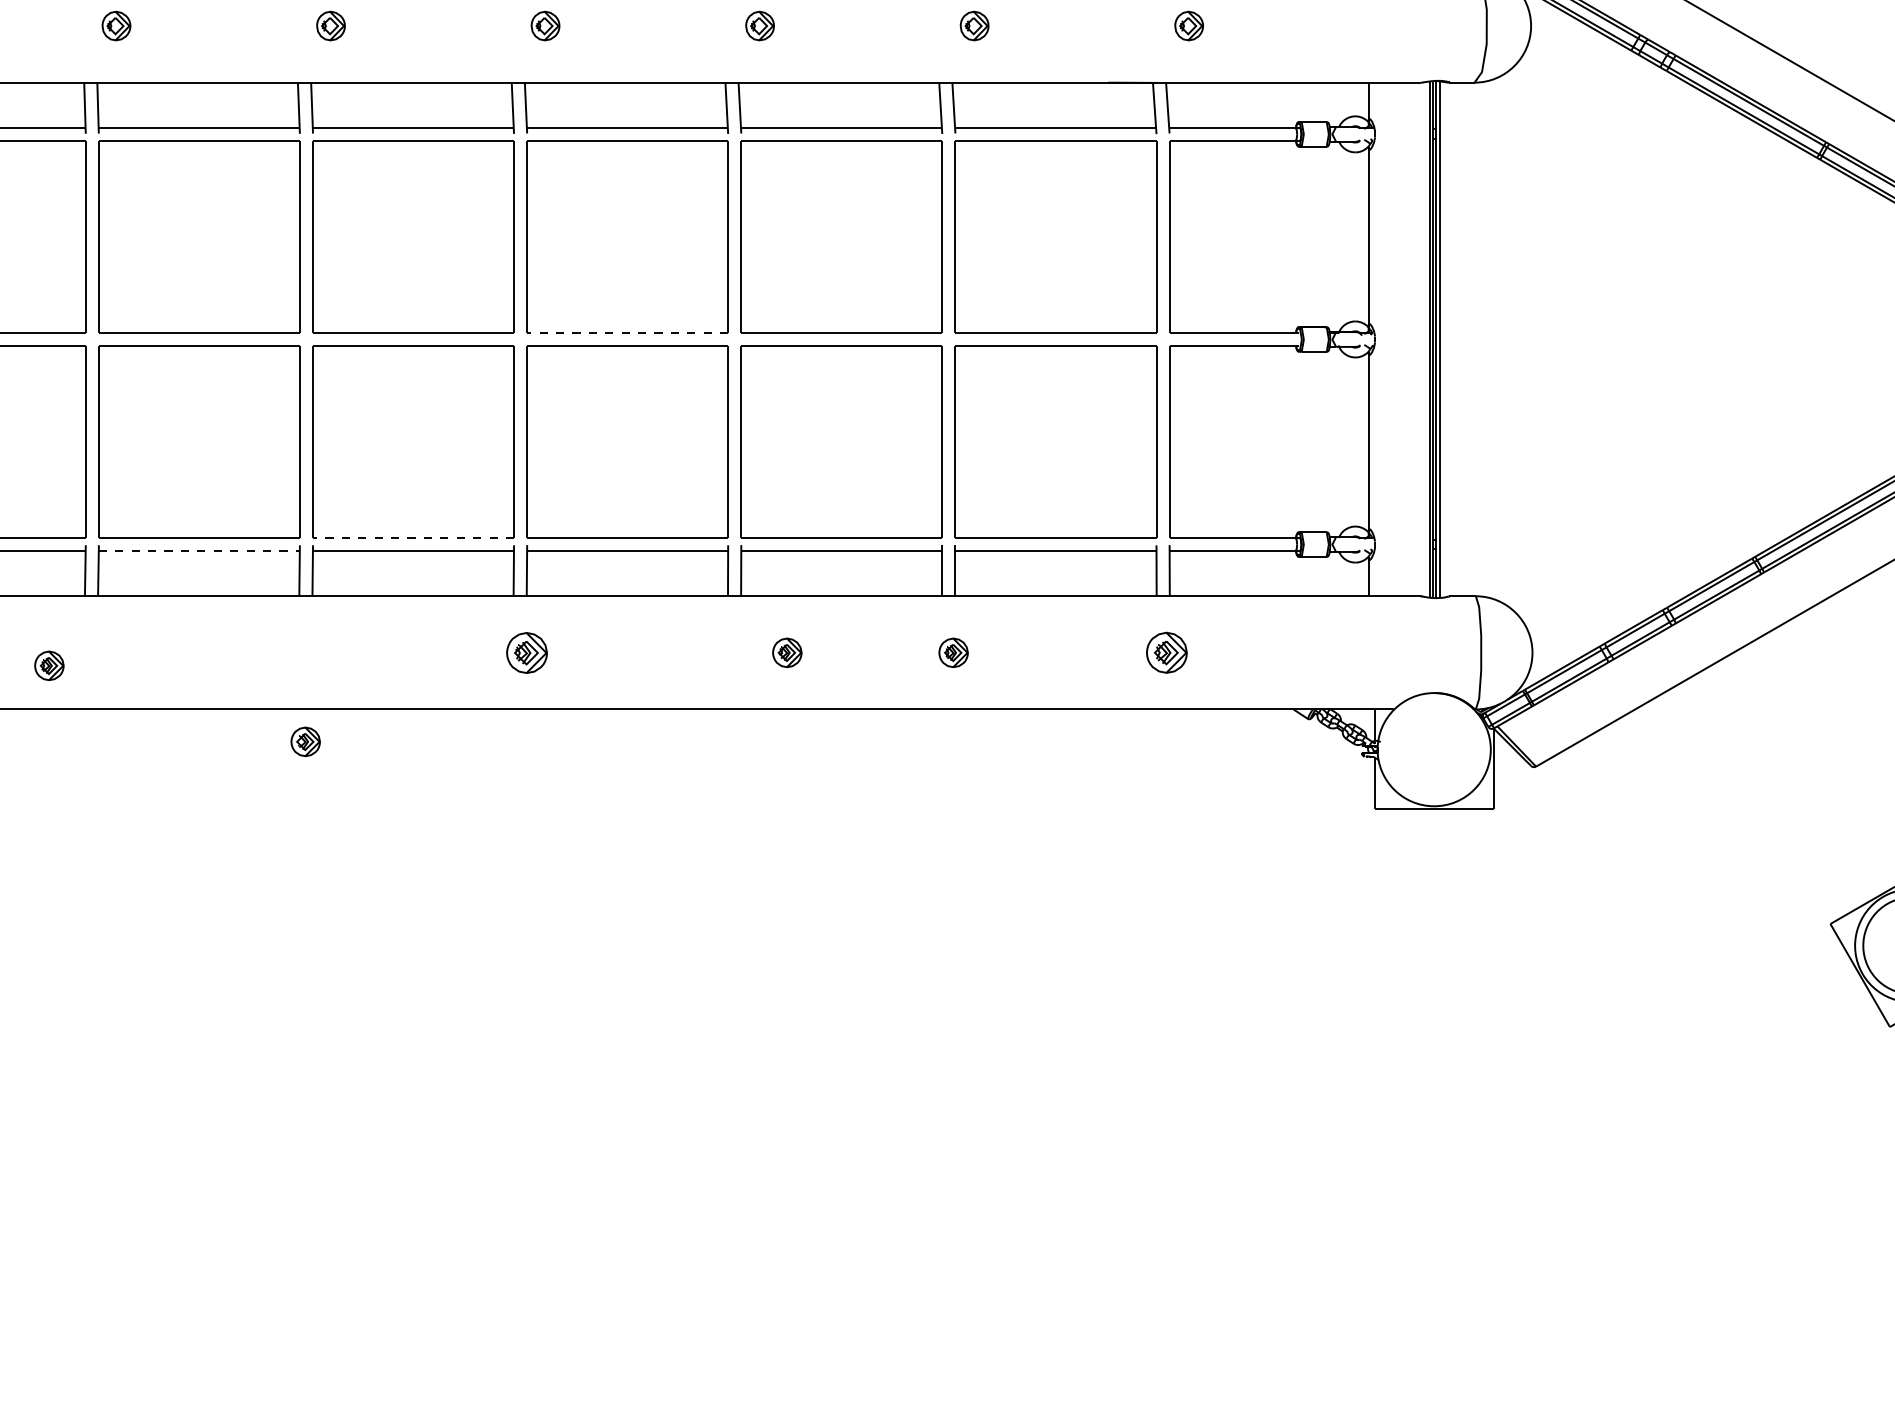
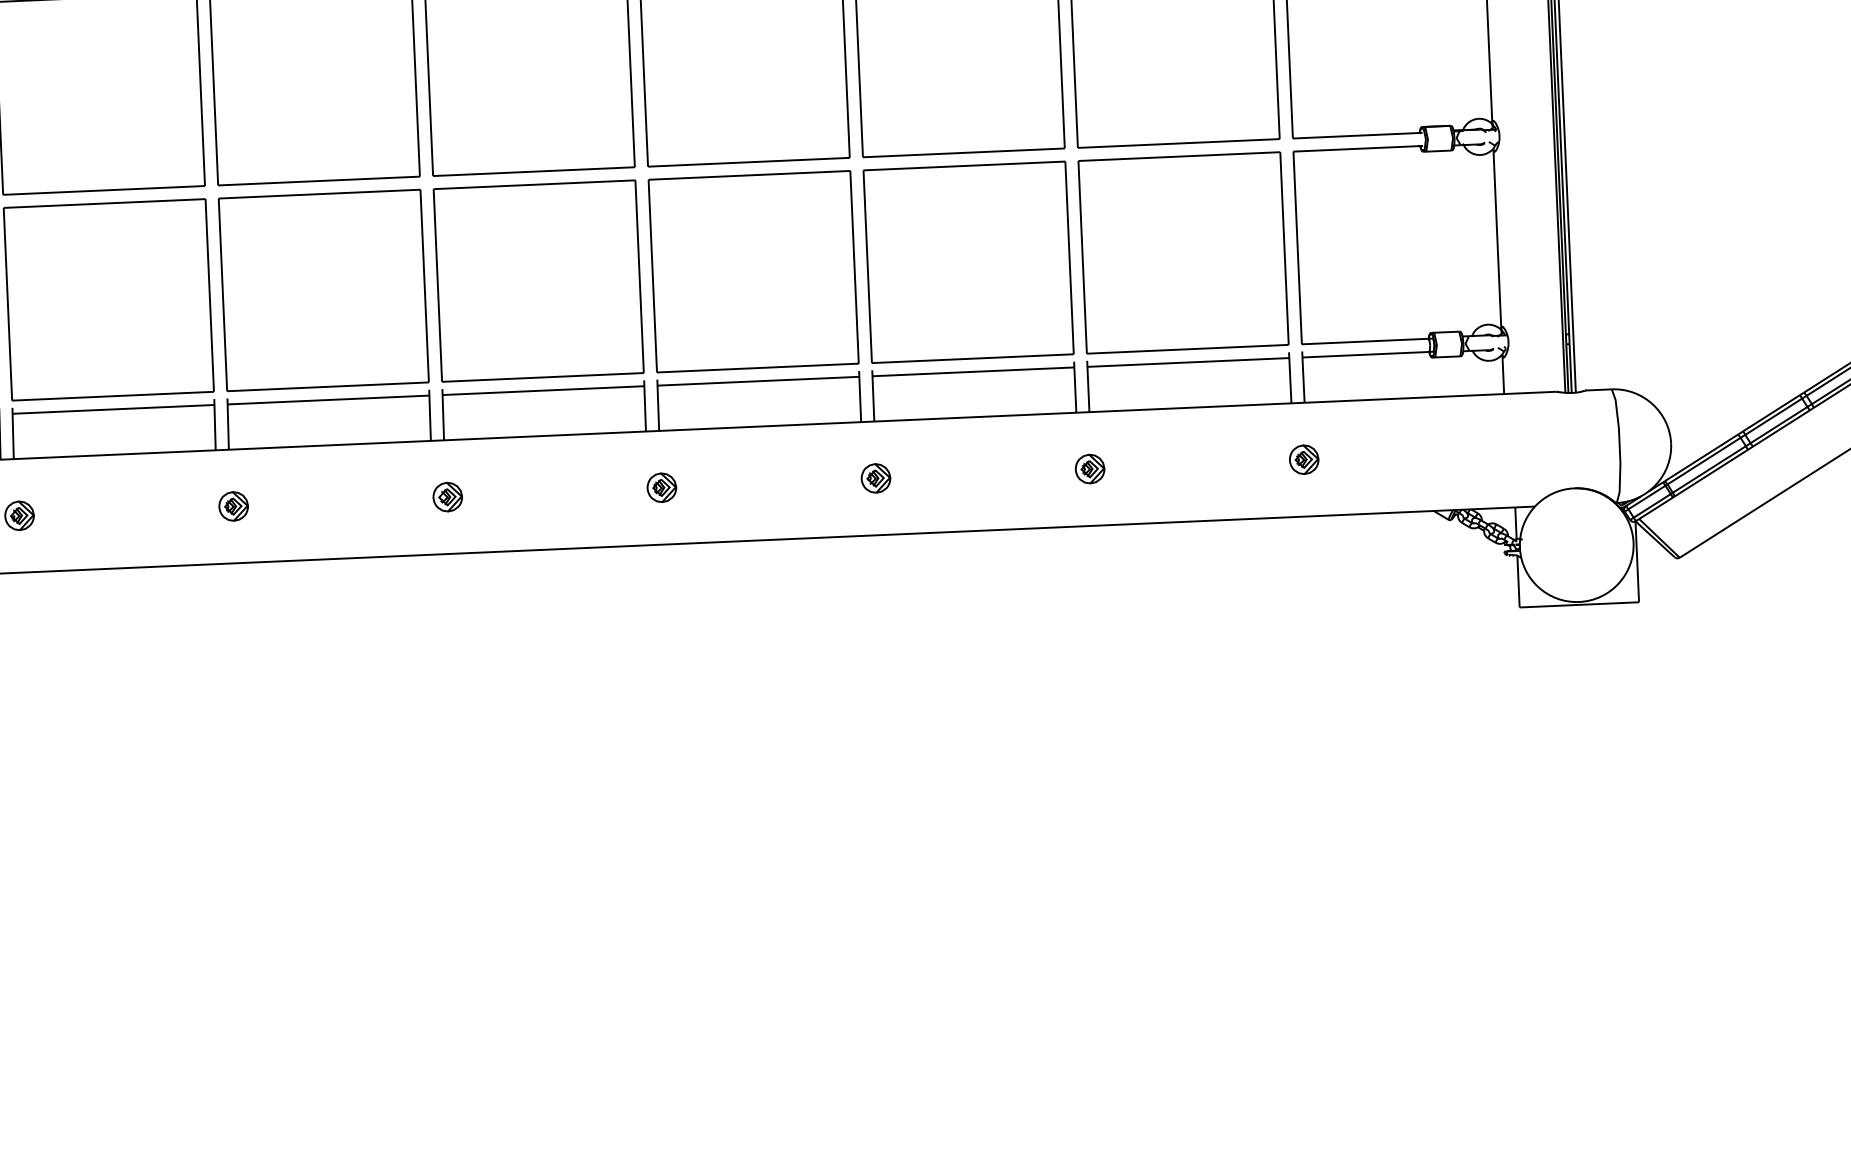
line: (627, 332) -> (748, 161), dashed -> solid
line: (413, 538) -> (542, 377), dashed -> solid
line: (199, 551) -> (328, 400), dashed -> solid
part: (526, 652) -> (661, 487), size x0.71
part: (787, 652) -> (876, 478), moved
part: (1166, 652) -> (1303, 459), size x0.71
part: (49, 665) -> (233, 506), moved
part: (305, 741) -> (447, 496), moved

